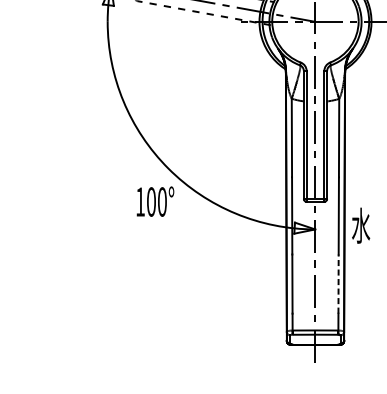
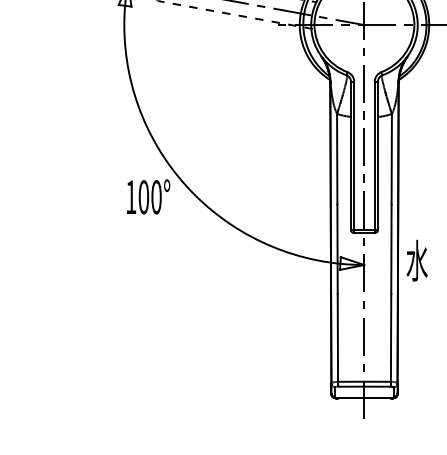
text: (155, 201) -> (148, 196), moved
line: (338, 283) -> (391, 327), dashed -> solid

